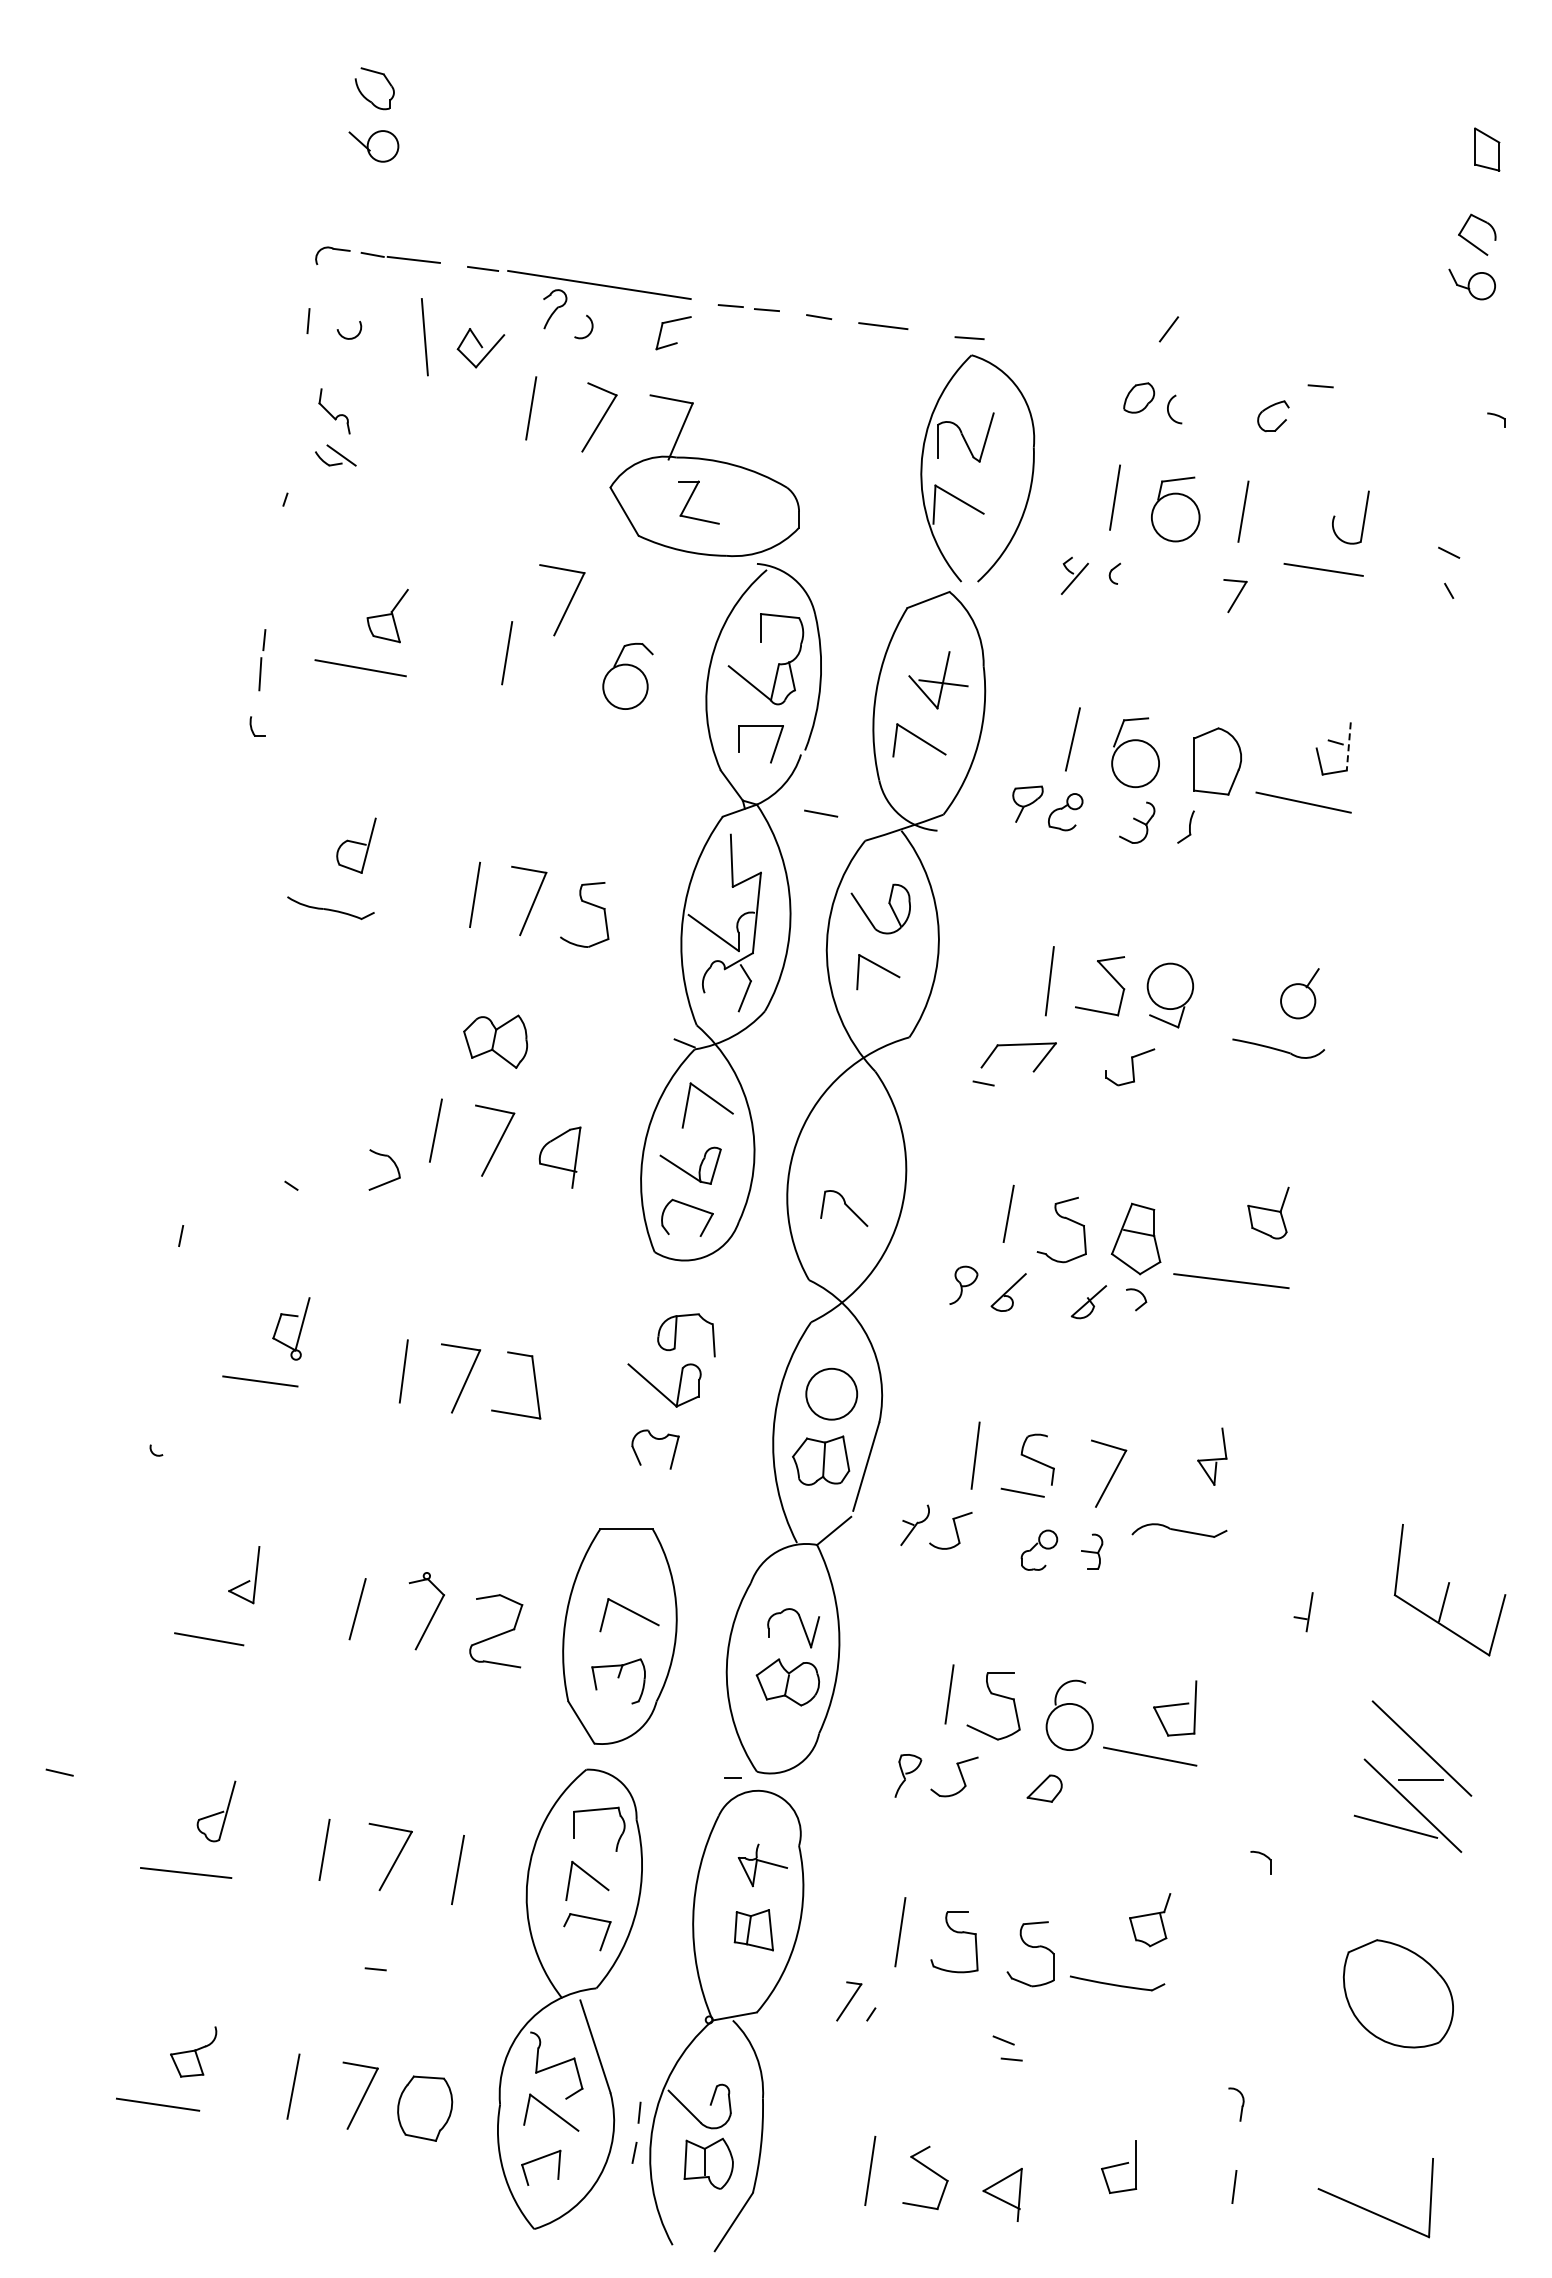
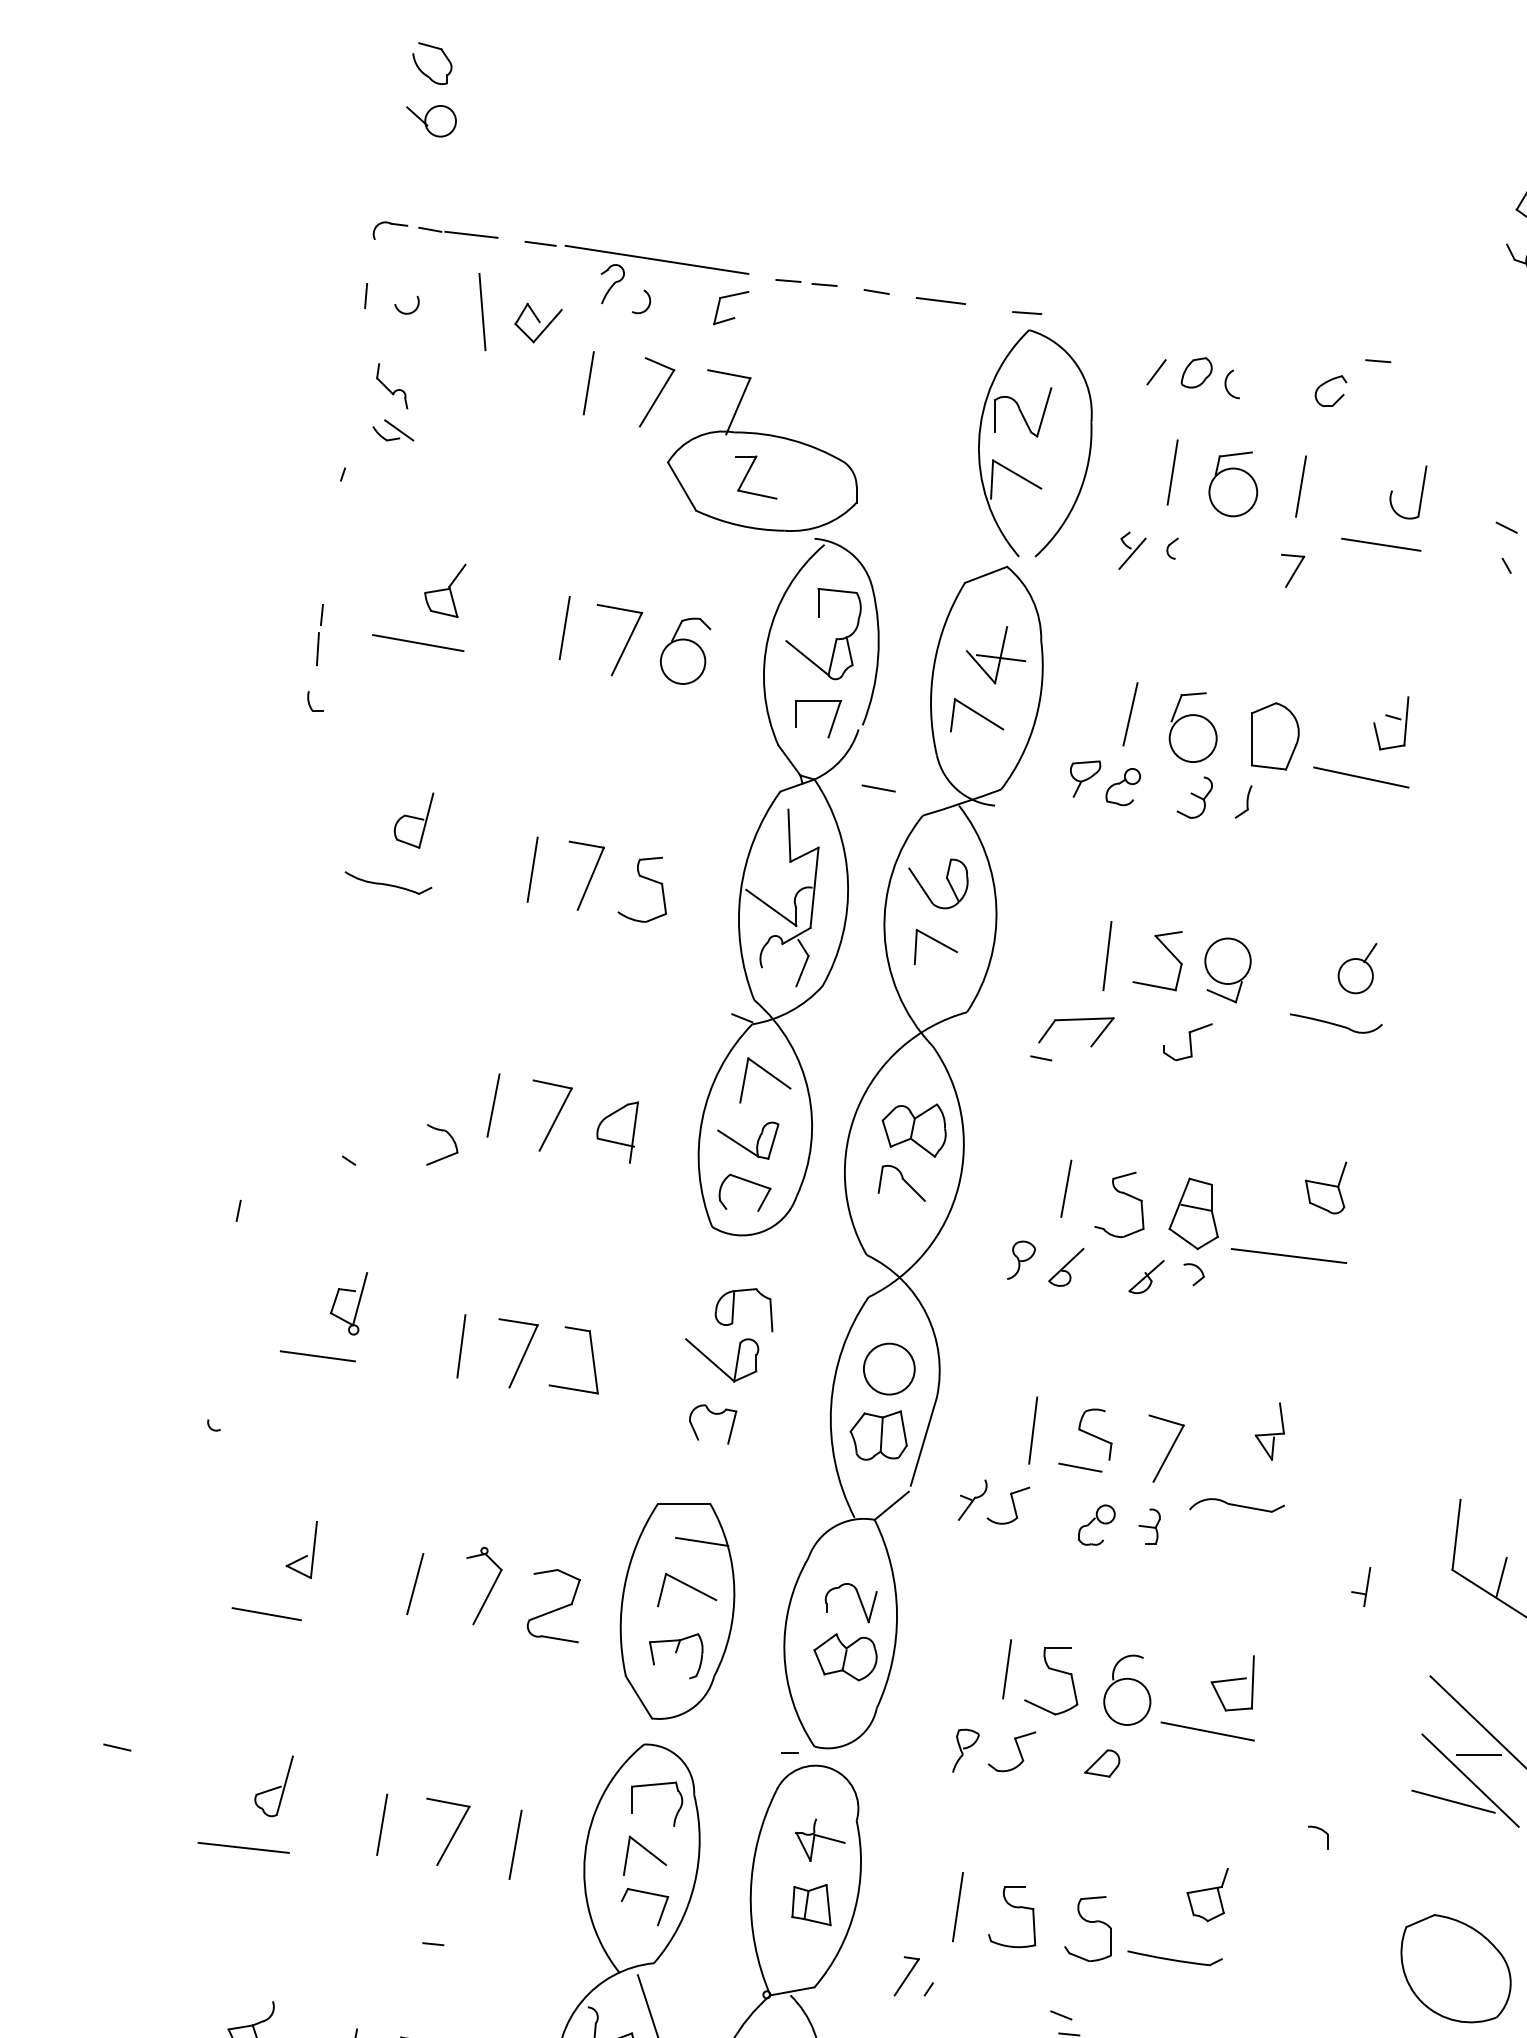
line: (1168, 329) -> (1156, 372), moved
part: (568, 603) -> (626, 643), moved
line: (1348, 746) -> (1406, 721), dashed -> solid
part: (495, 1041) -> (914, 1130), moved
line: (644, 1567) -> (702, 1542), added

